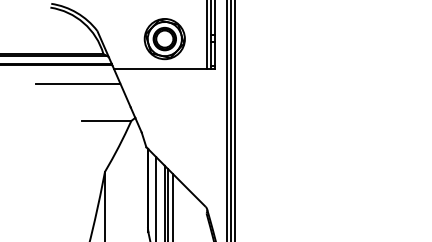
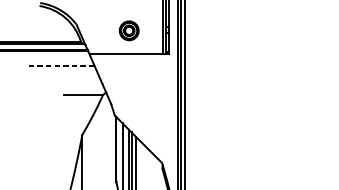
part: (164, 39) -> (129, 31), size x0.6
line: (77, 83) -> (60, 65), solid -> dashed

